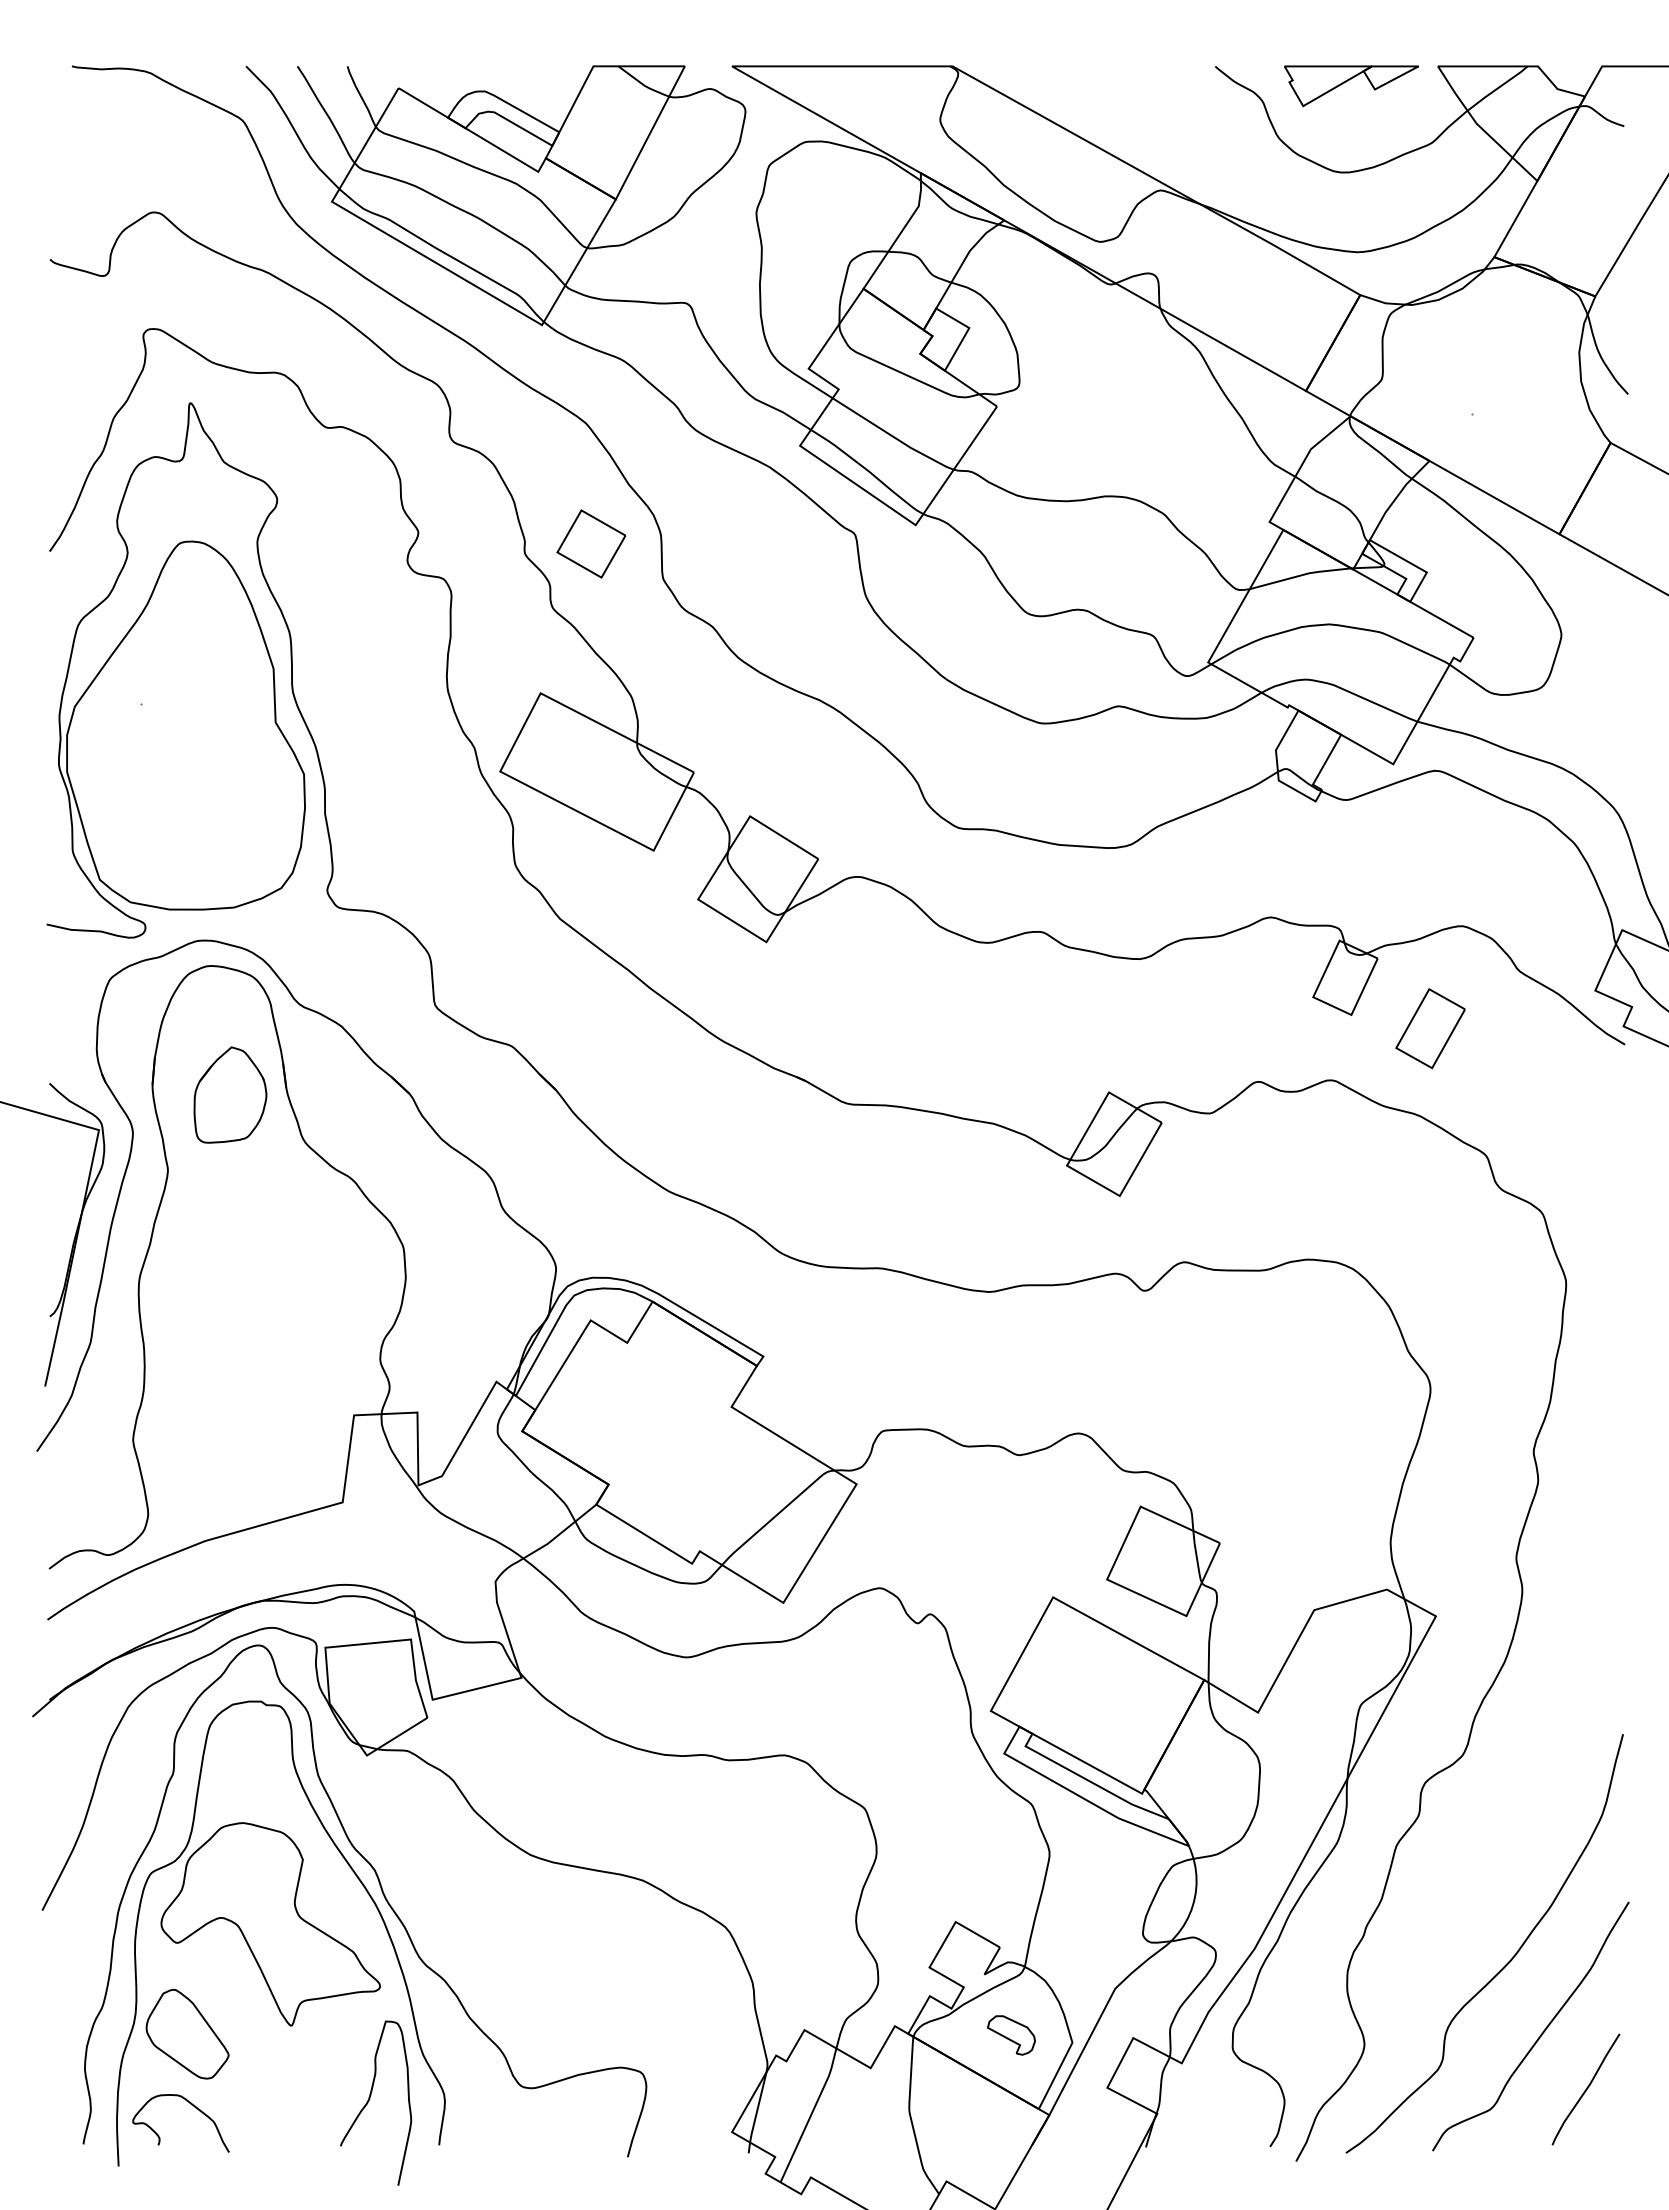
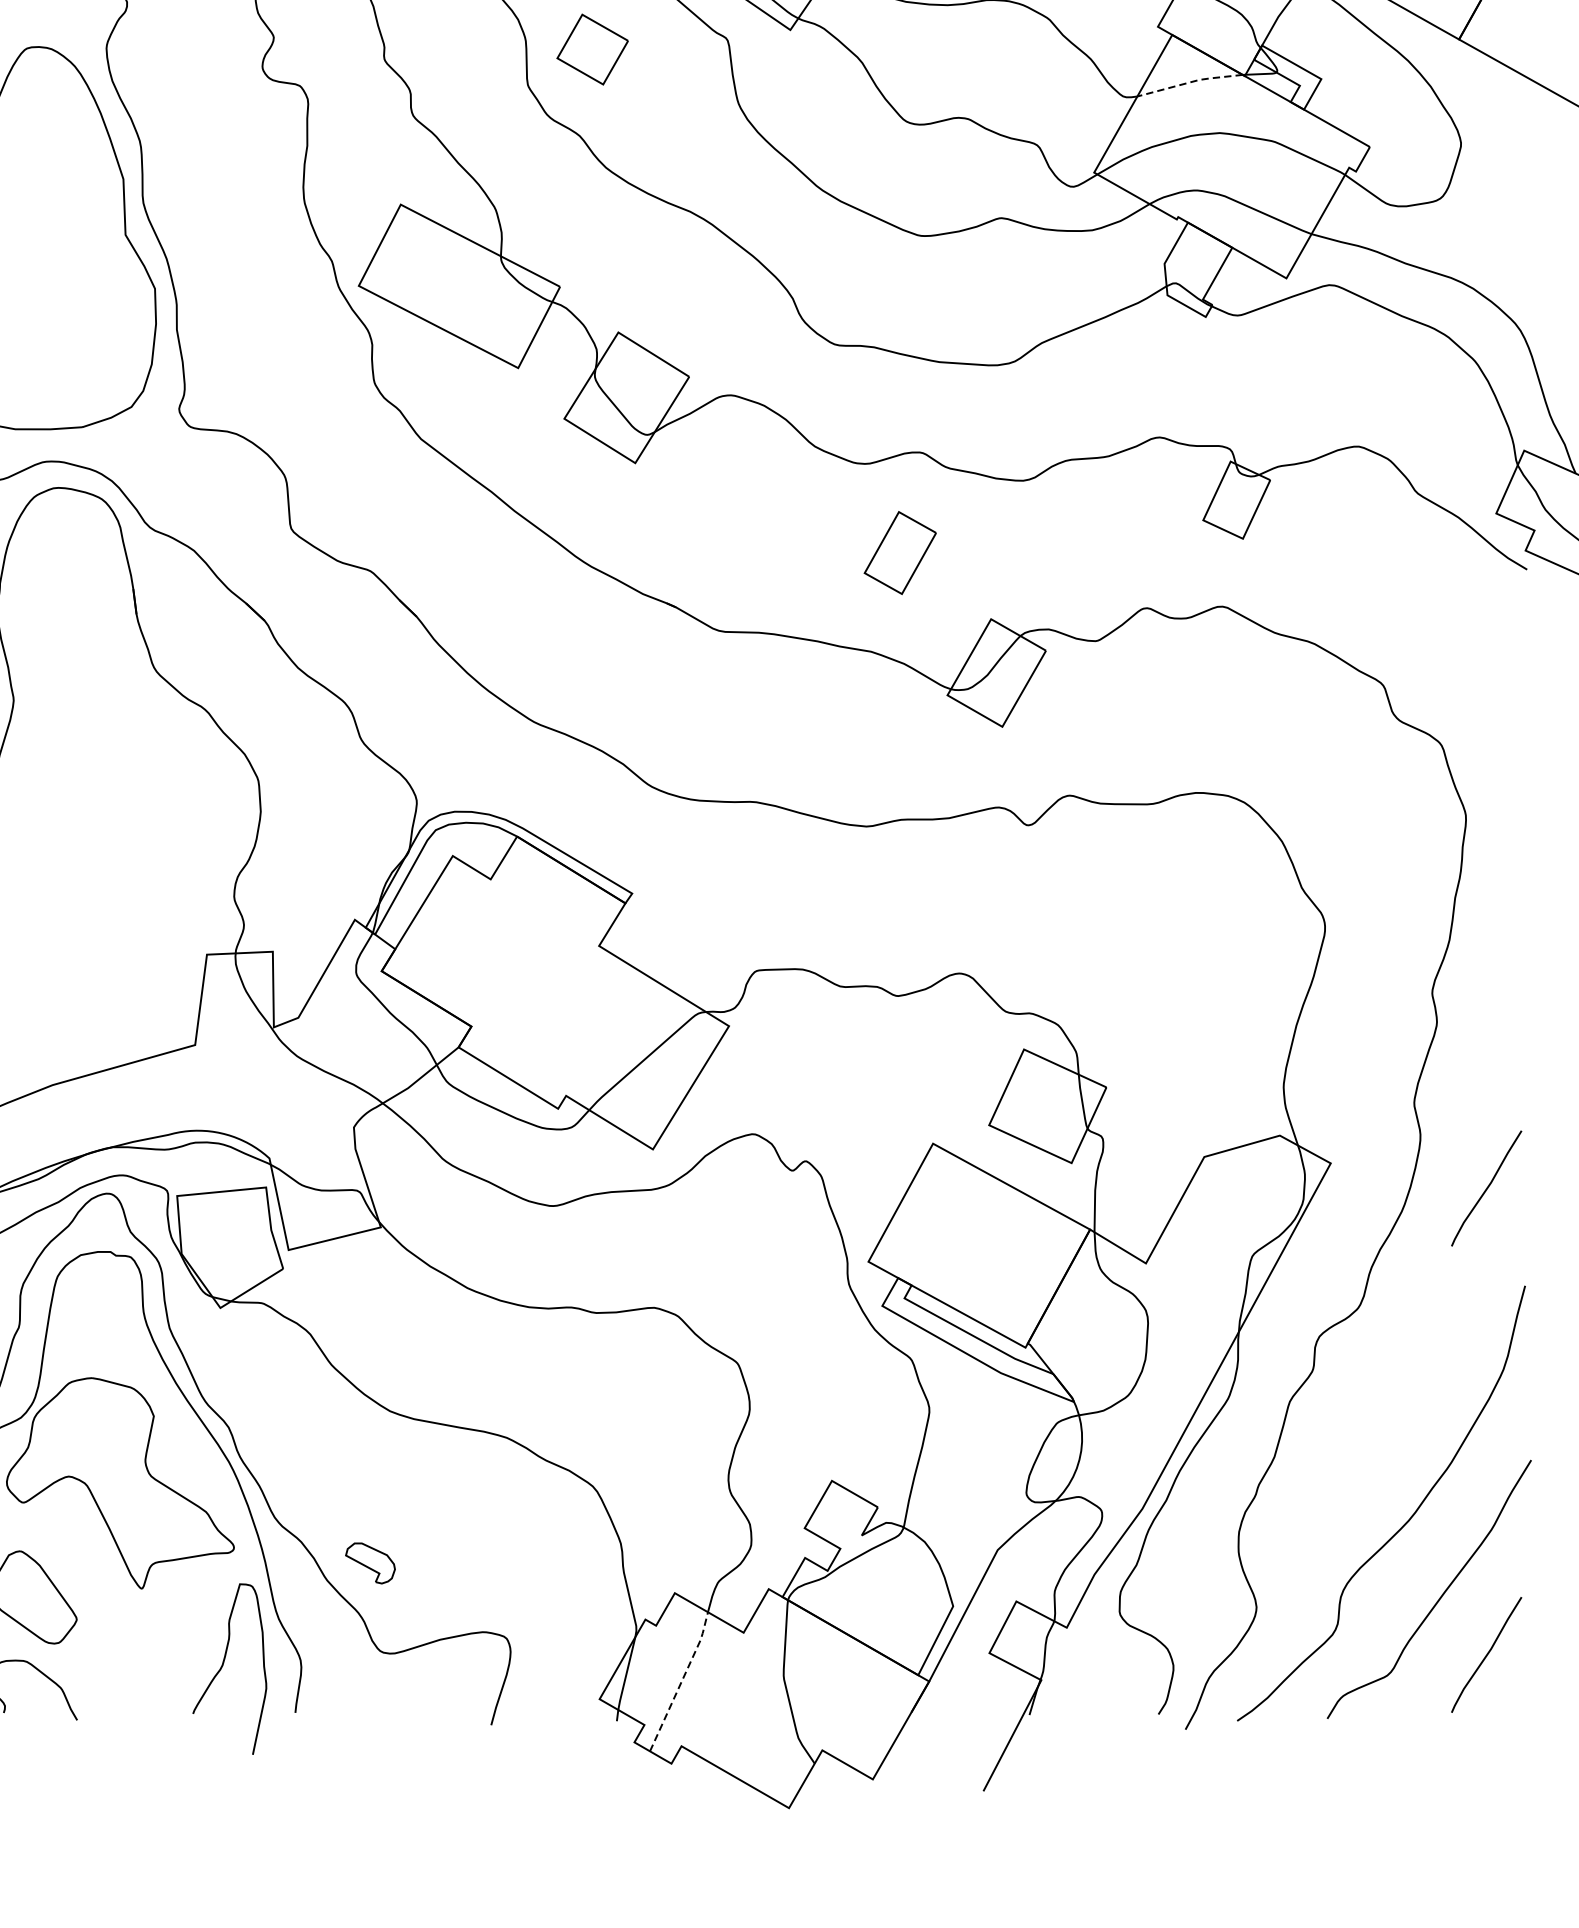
part: (591, 543) -> (592, 49), moved
line: (1301, 575) -> (1191, 82), solid -> dashed
part: (1430, 1028) -> (900, 552), moved
part: (230, 1094) -> (78, 621), removed
curve: (1585, 1640) -> (1486, 1188), added
part: (1011, 2035) -> (370, 1563), moved
line: (811, 2115) -> (682, 1681), solid -> dashed

